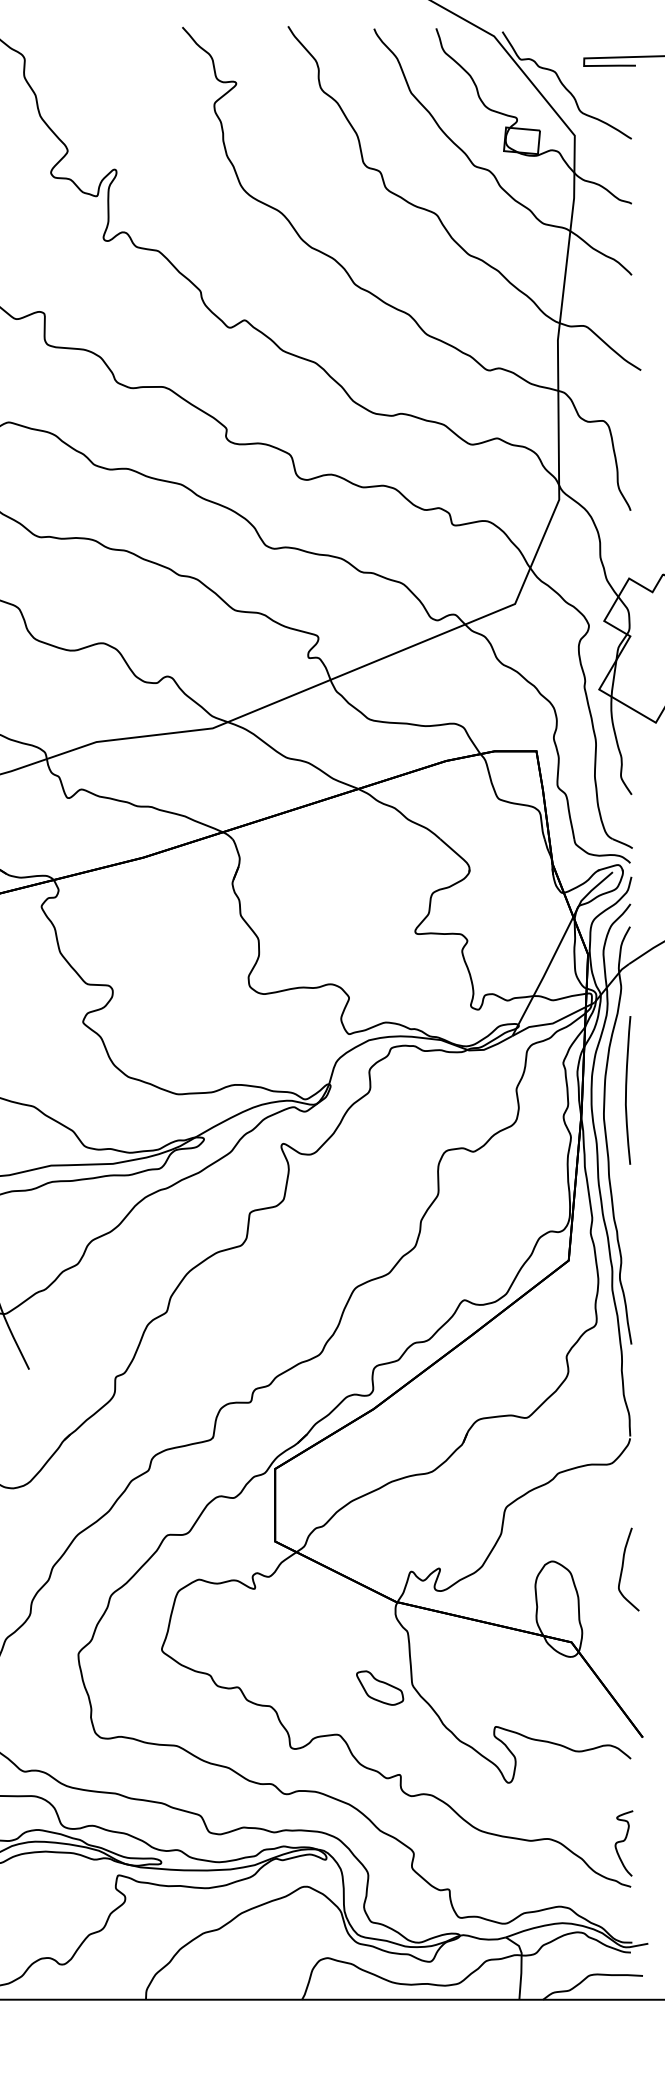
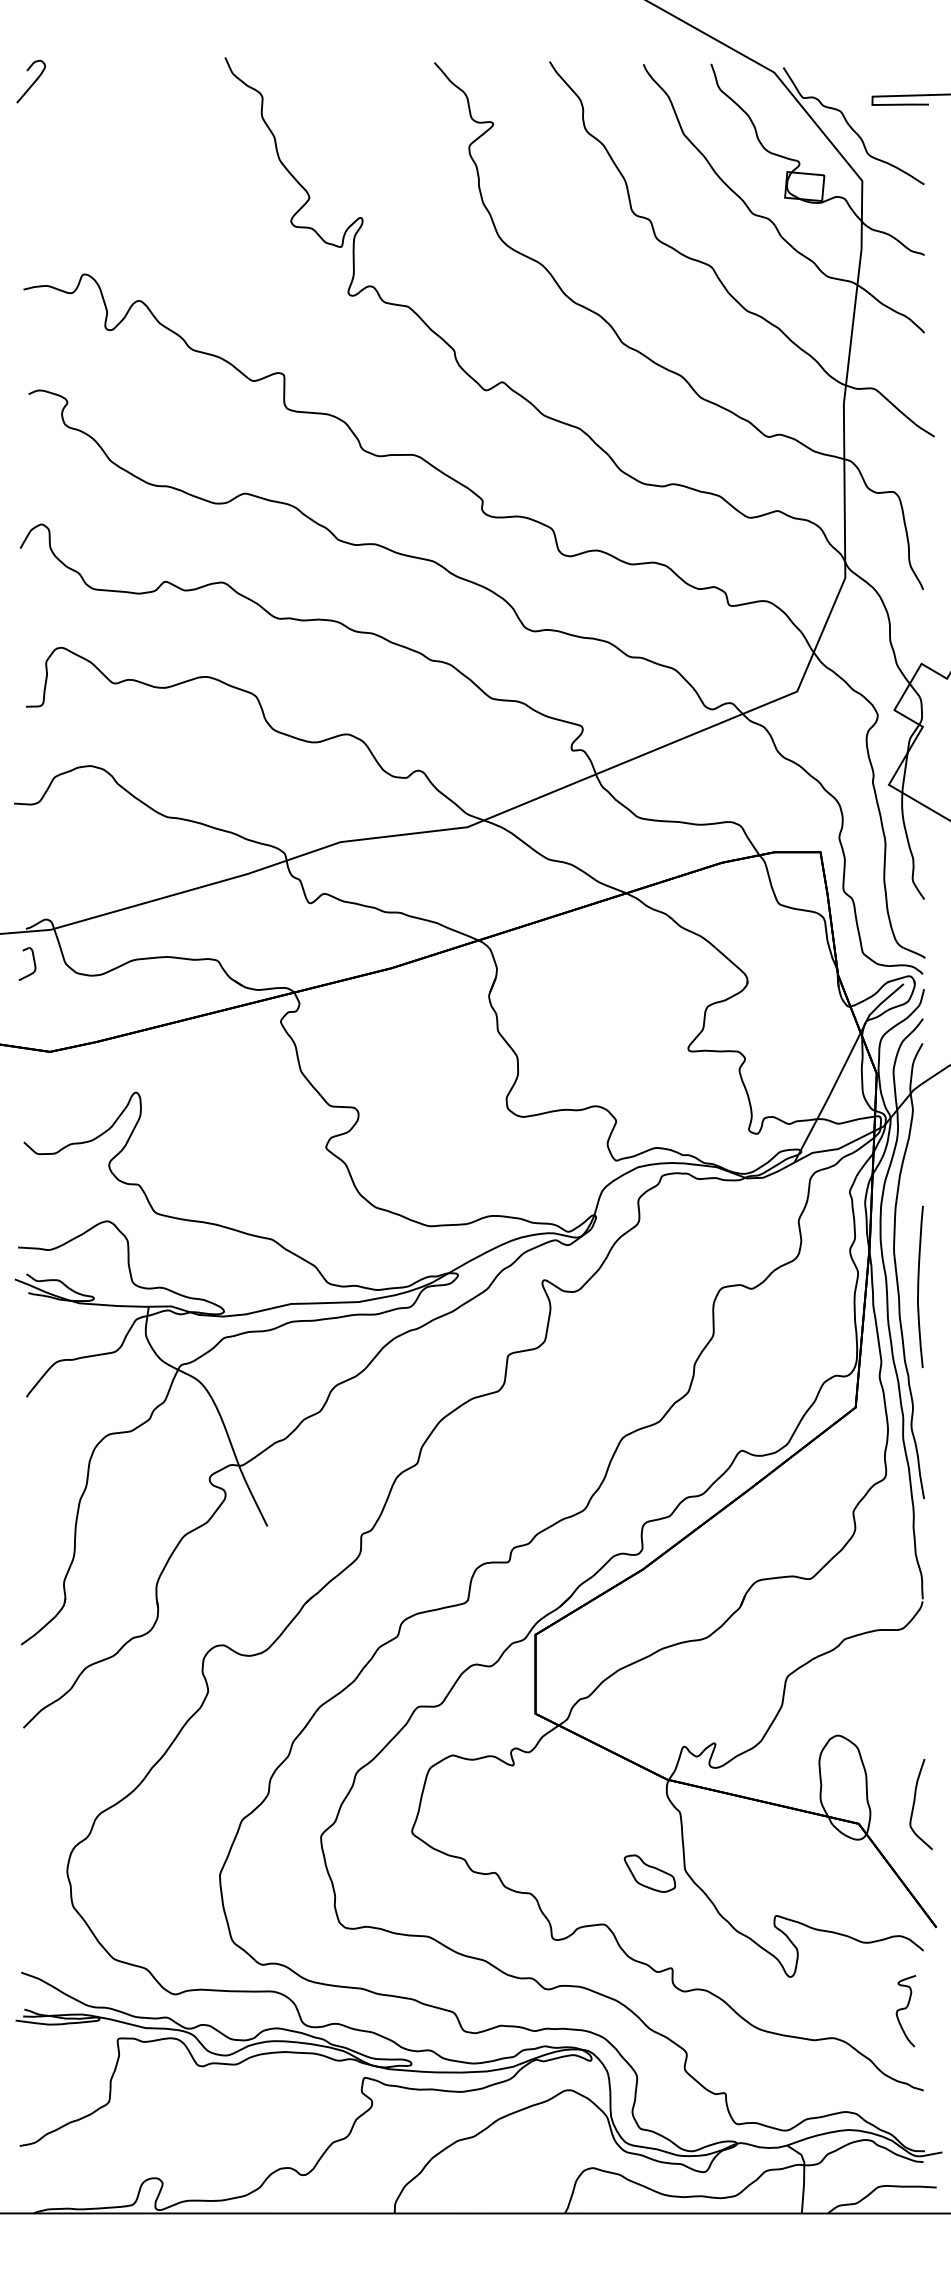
curve: (627, 1089) -> (919, 1286), moved
curve: (623, 1566) -> (915, 1801), moved
curve: (623, 1842) -> (905, 2009), moved

